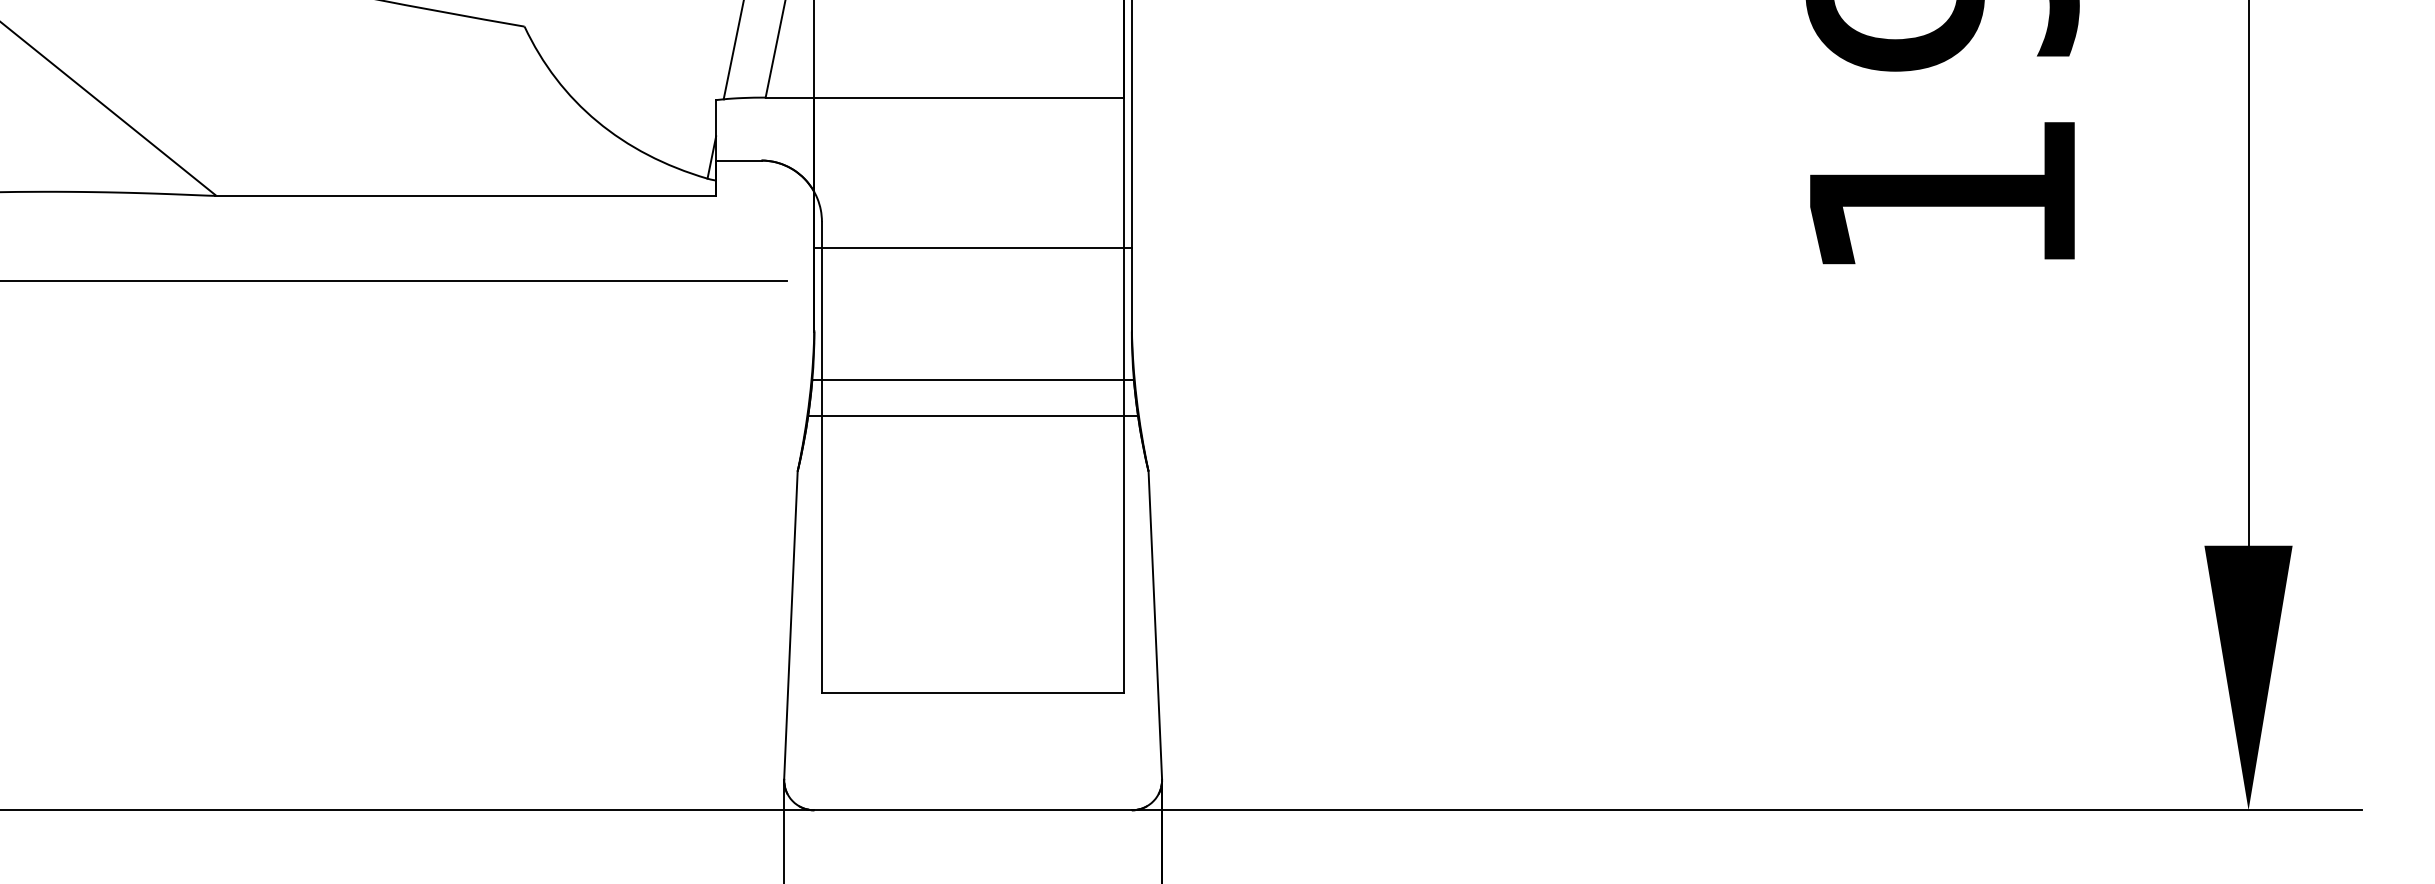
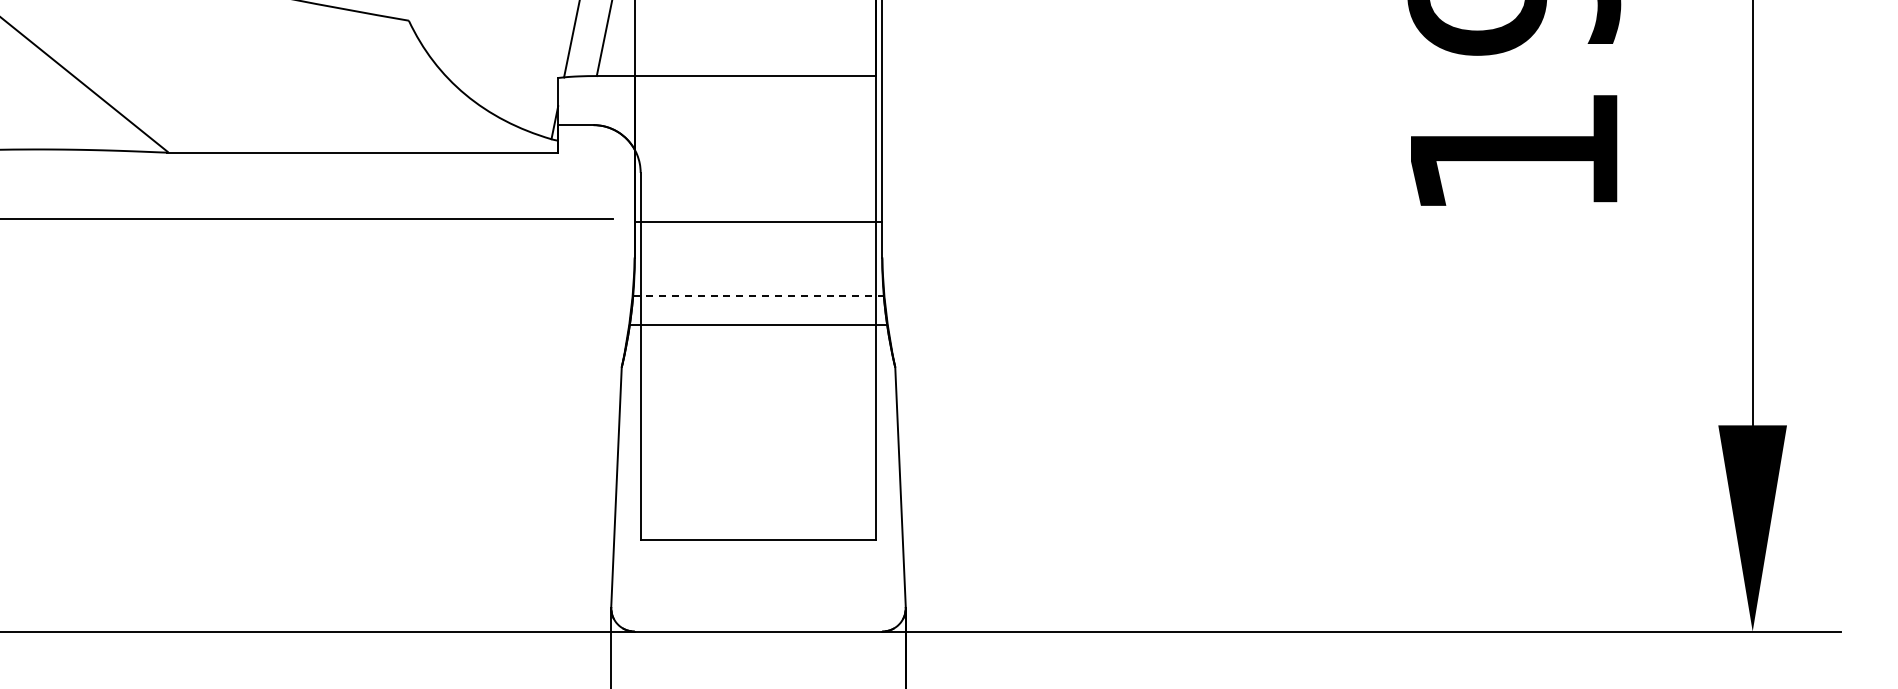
line: (973, 246) -> (758, 221), moved
line: (974, 379) -> (759, 295), solid -> dashed

